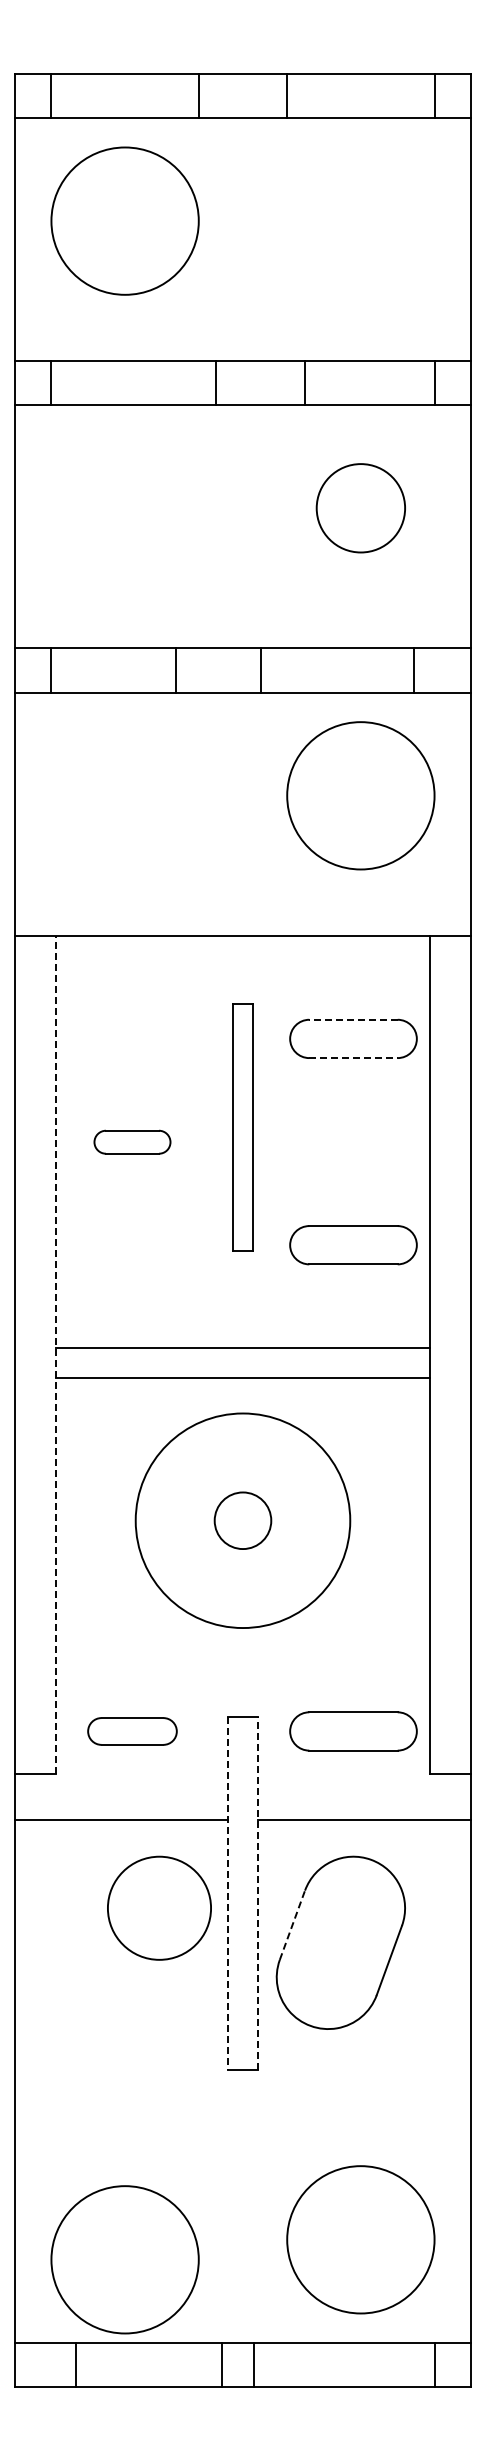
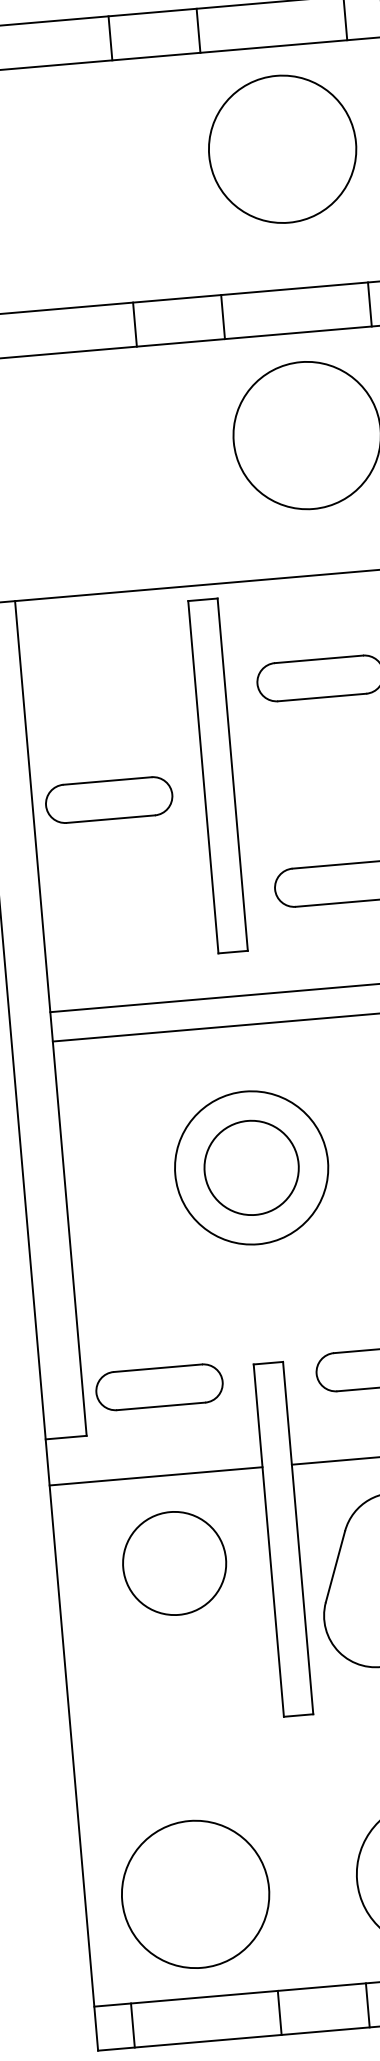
line: (215, 383) -> (110, 38), moved
line: (305, 383) -> (198, 31), moved
circle: (360, 507) -> (282, 148), size x1.67
line: (175, 670) -> (134, 324), moved
line: (261, 670) -> (223, 316), moved
line: (413, 670) -> (369, 304), moved
line: (353, 1019) -> (318, 659), dashed -> solid
line: (354, 1058) -> (323, 697), dashed -> solid
part: (242, 1127) -> (217, 776), size x1.43
part: (132, 1142) -> (109, 800), size x1.67
line: (55, 1354) -> (50, 1018), dashed -> solid
circle: (242, 1520) -> (251, 1167), size x0.71
circle: (242, 1520) -> (251, 1167), size x1.67
part: (132, 1731) -> (159, 1387), size x1.43
line: (228, 1893) -> (269, 1540), dashed -> solid
line: (257, 1893) -> (297, 1538), dashed -> solid
circle: (159, 1907) -> (174, 1562), moved
line: (292, 1925) -> (335, 1566), dashed -> solid
circle: (124, 2259) -> (194, 1894), moved
line: (76, 2364) -> (132, 2024), moved
line: (221, 2364) -> (279, 2012), moved
line: (254, 2364) -> (368, 2004), moved

